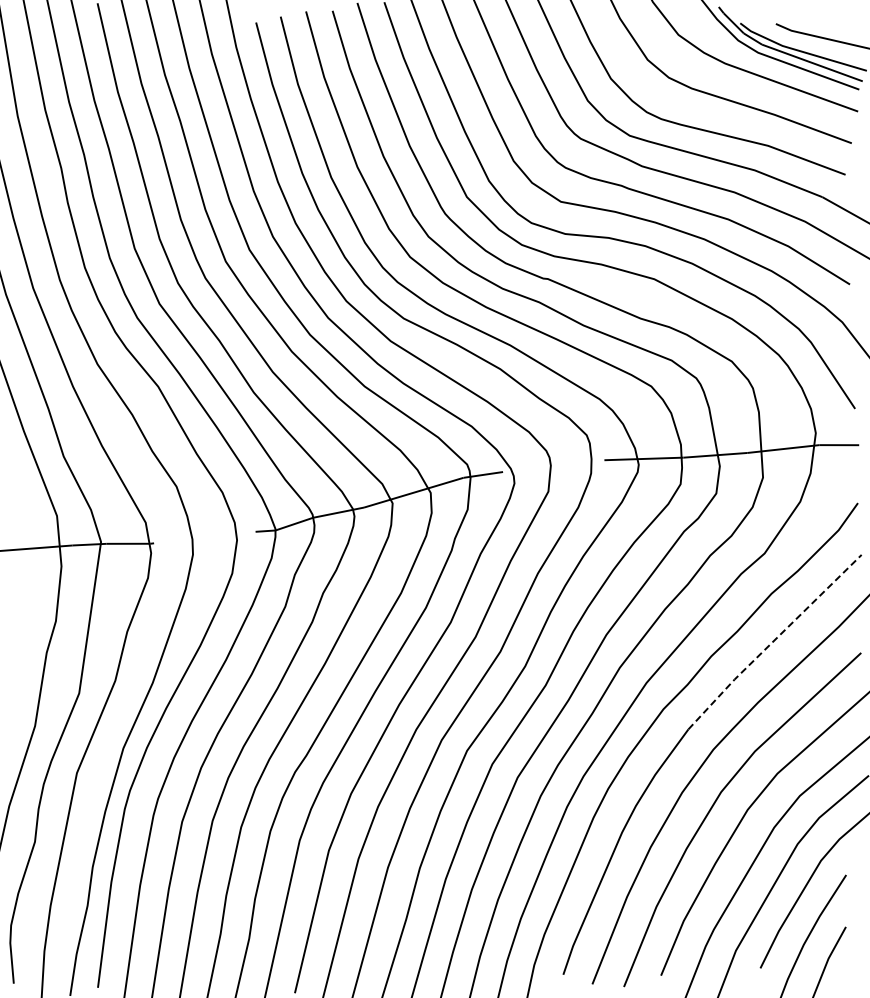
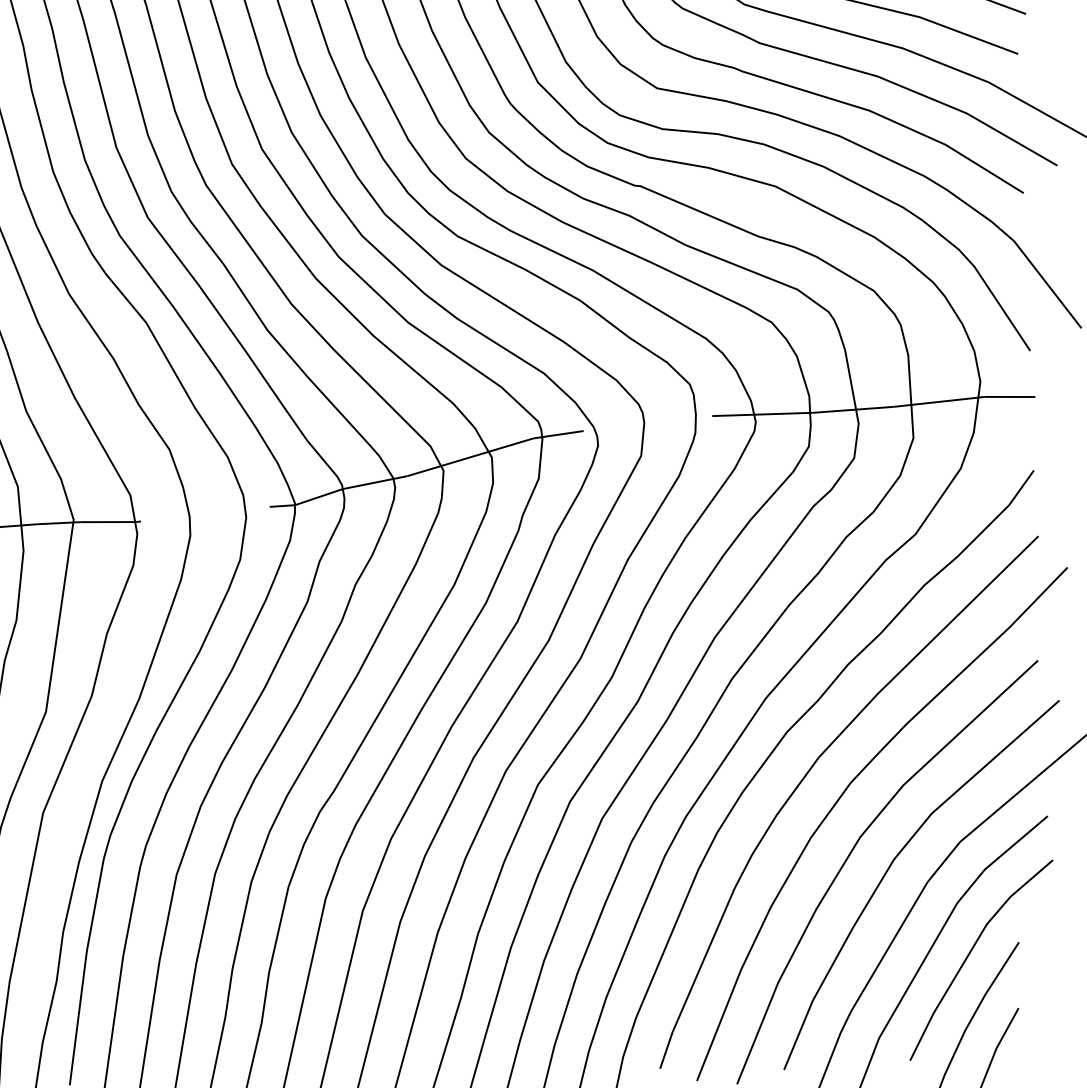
line: (773, 641) -> (926, 646), dashed -> solid

